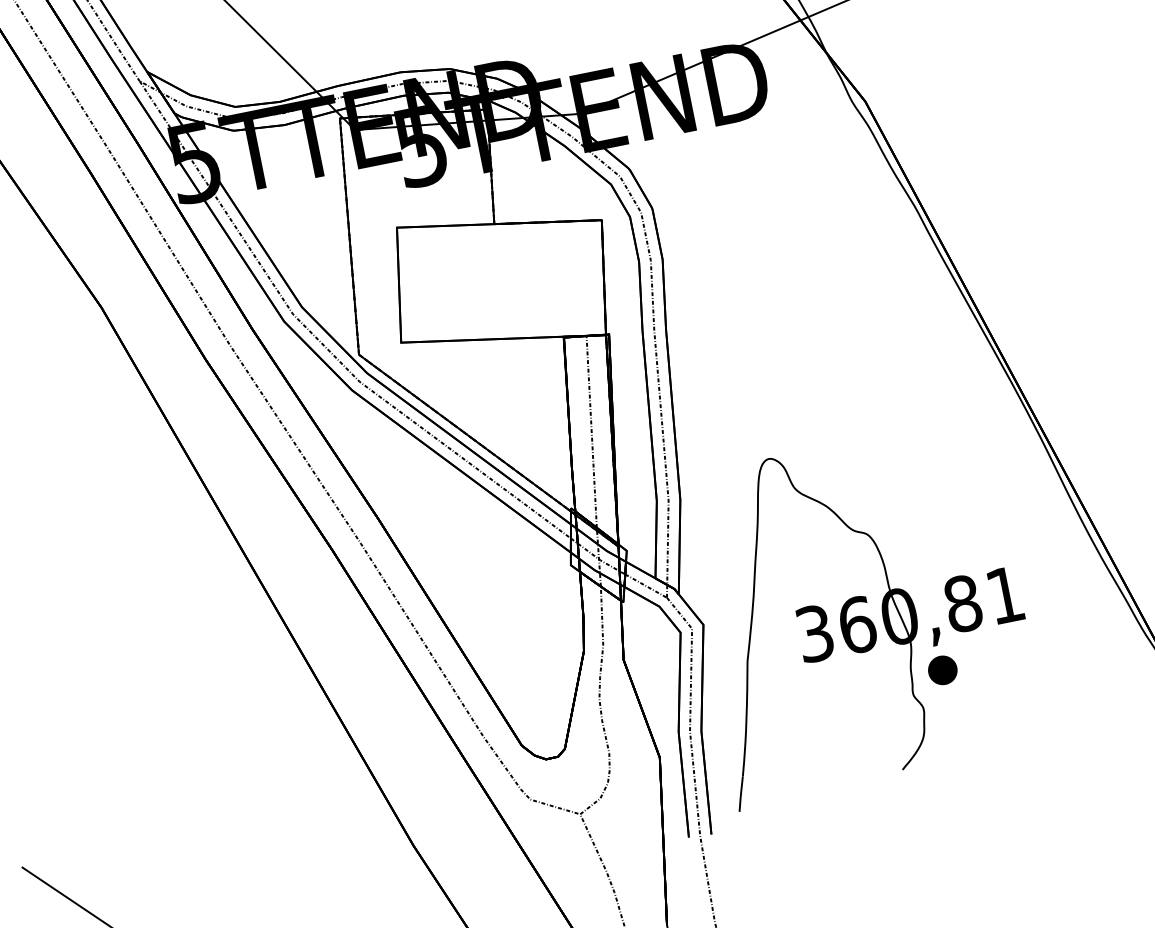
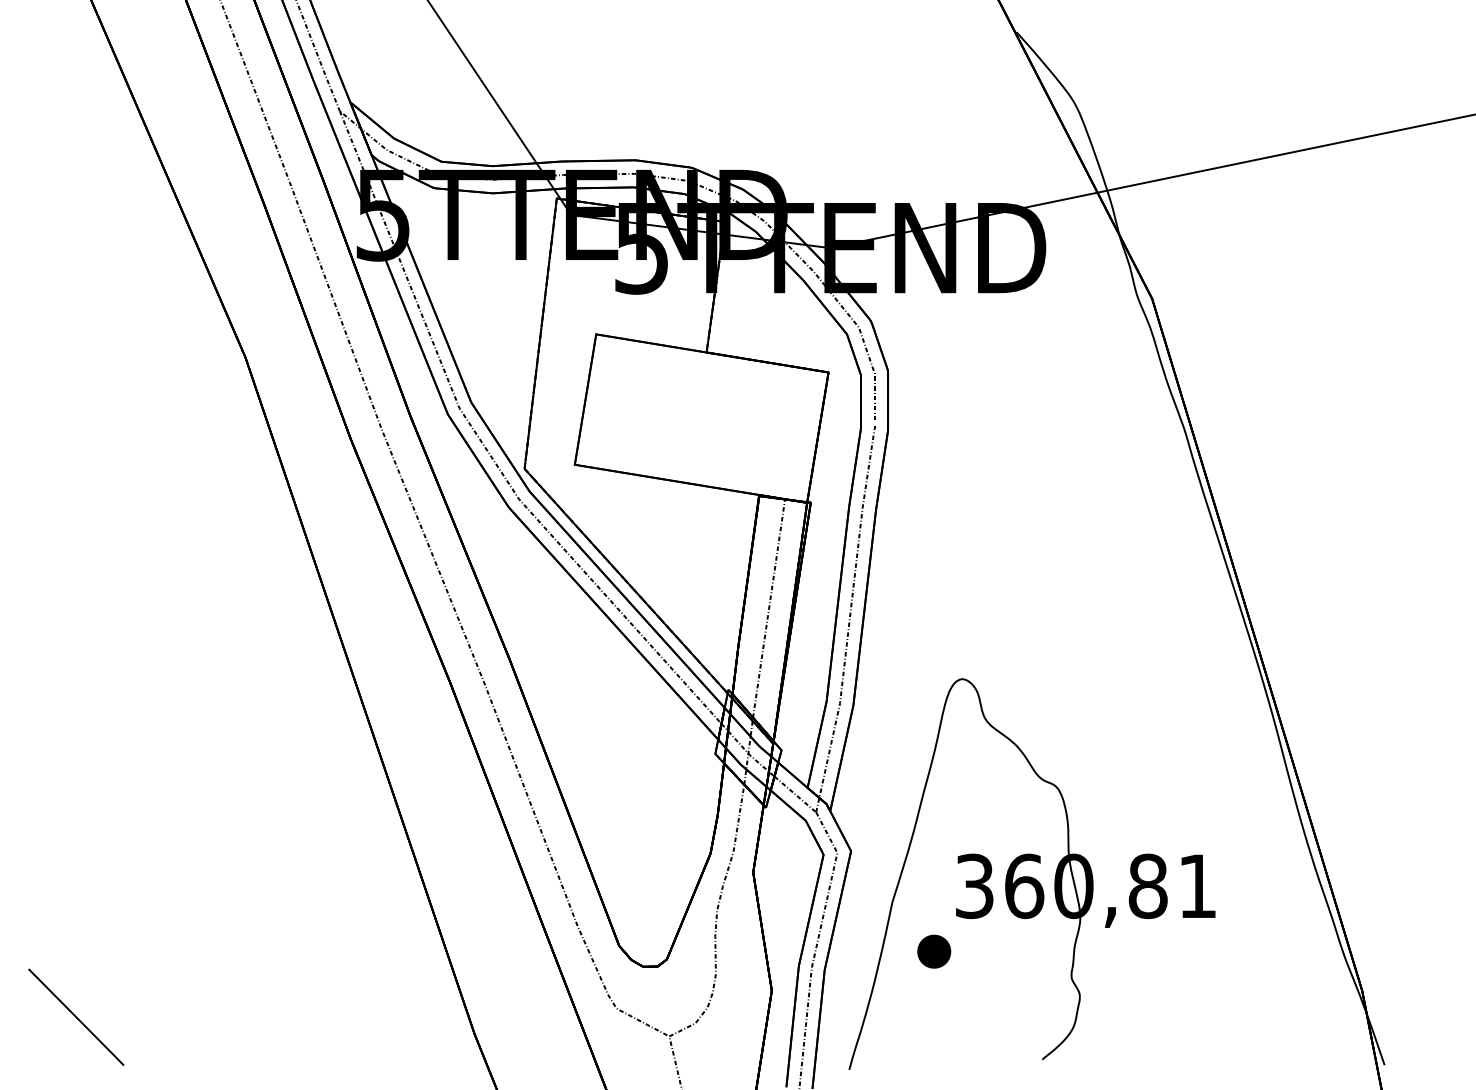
part: (943, 670) -> (934, 951), moved

